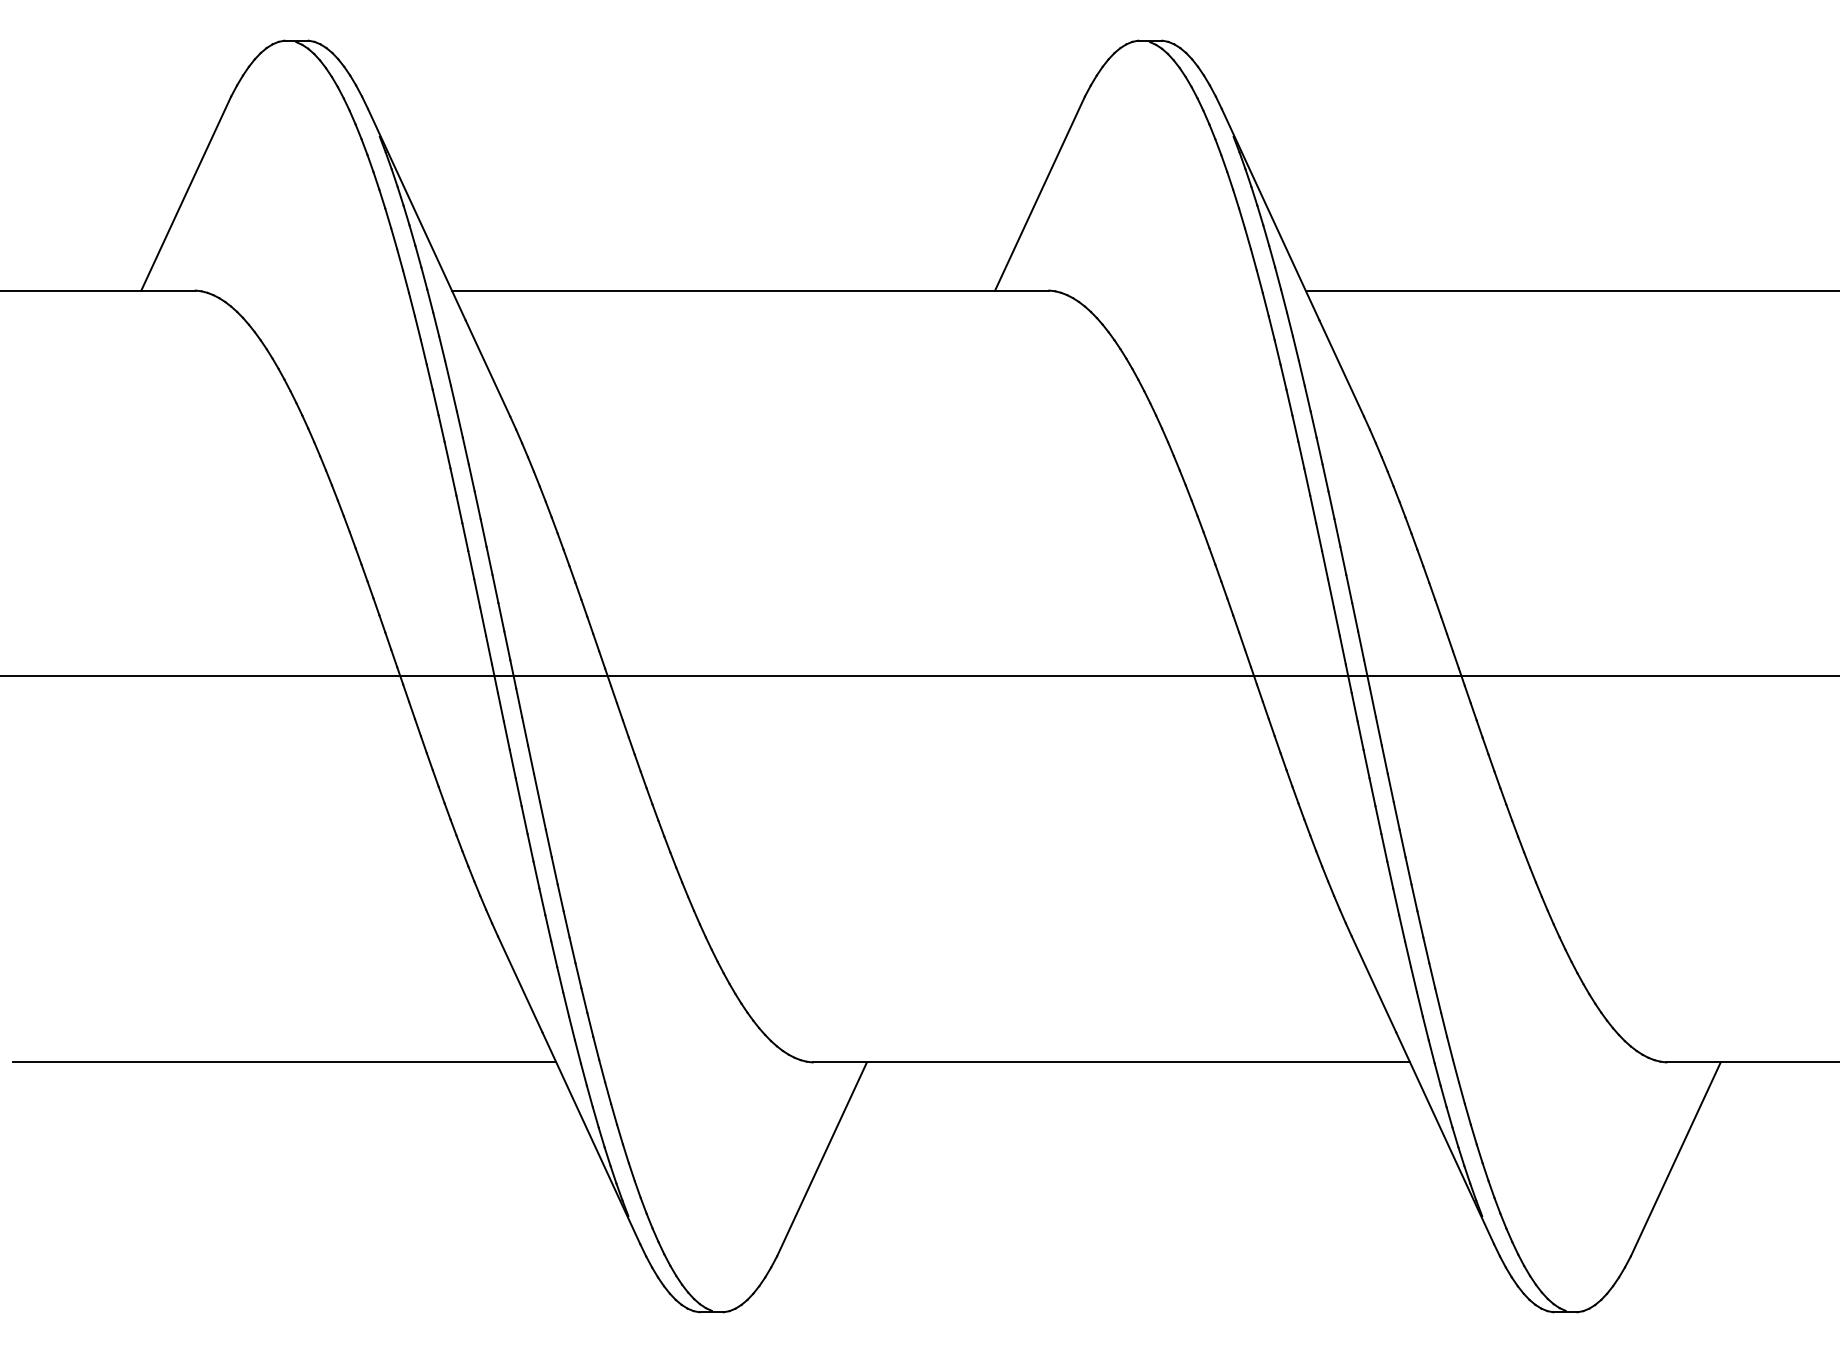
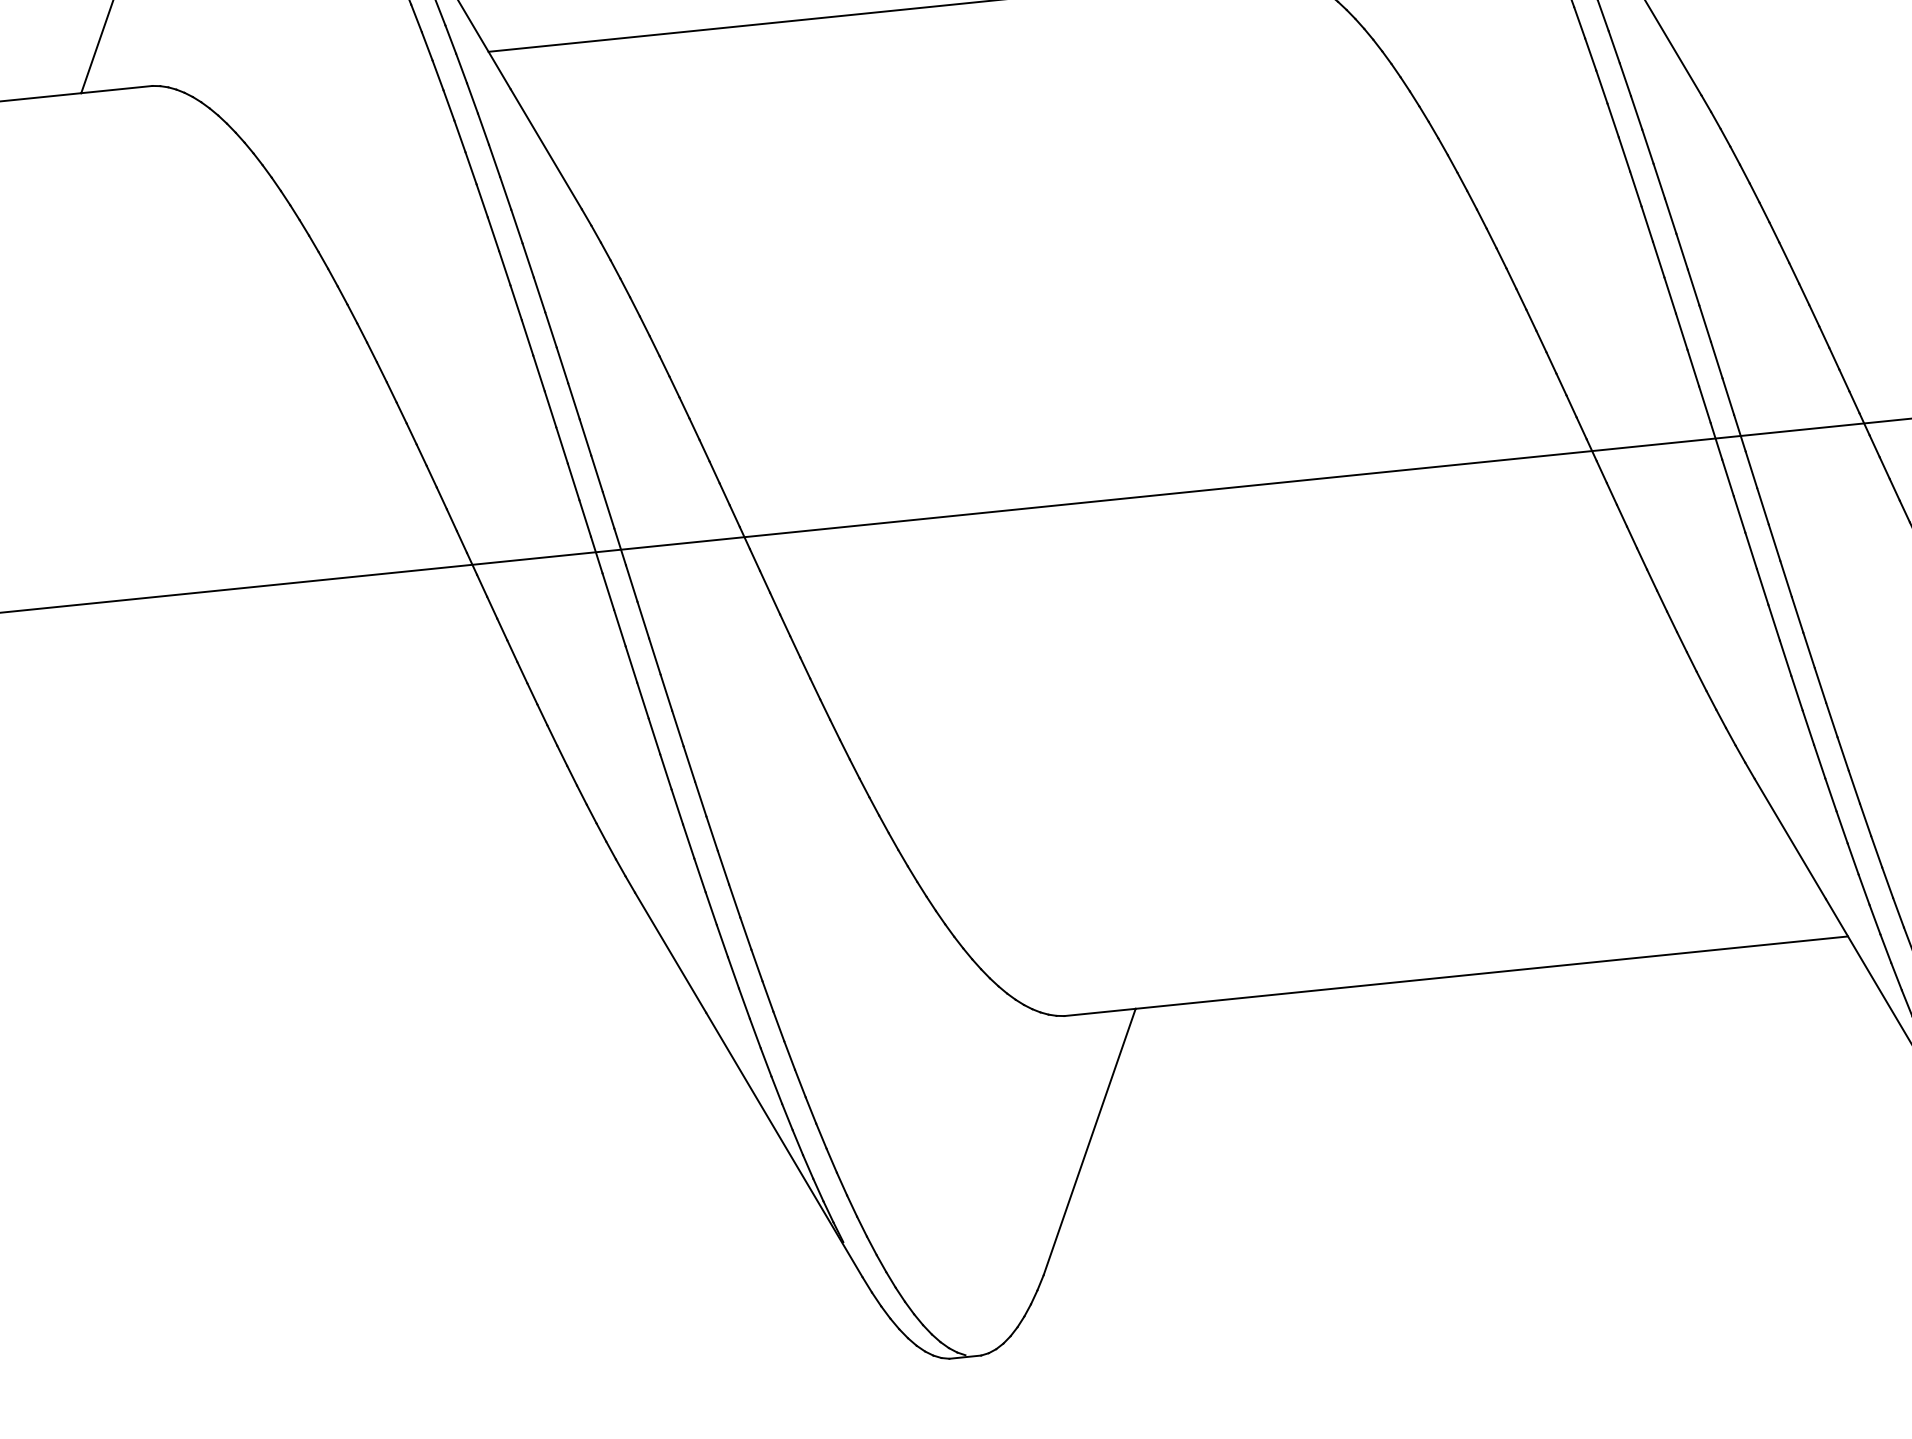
line: (284, 1062) -> (371, 1086), removed

